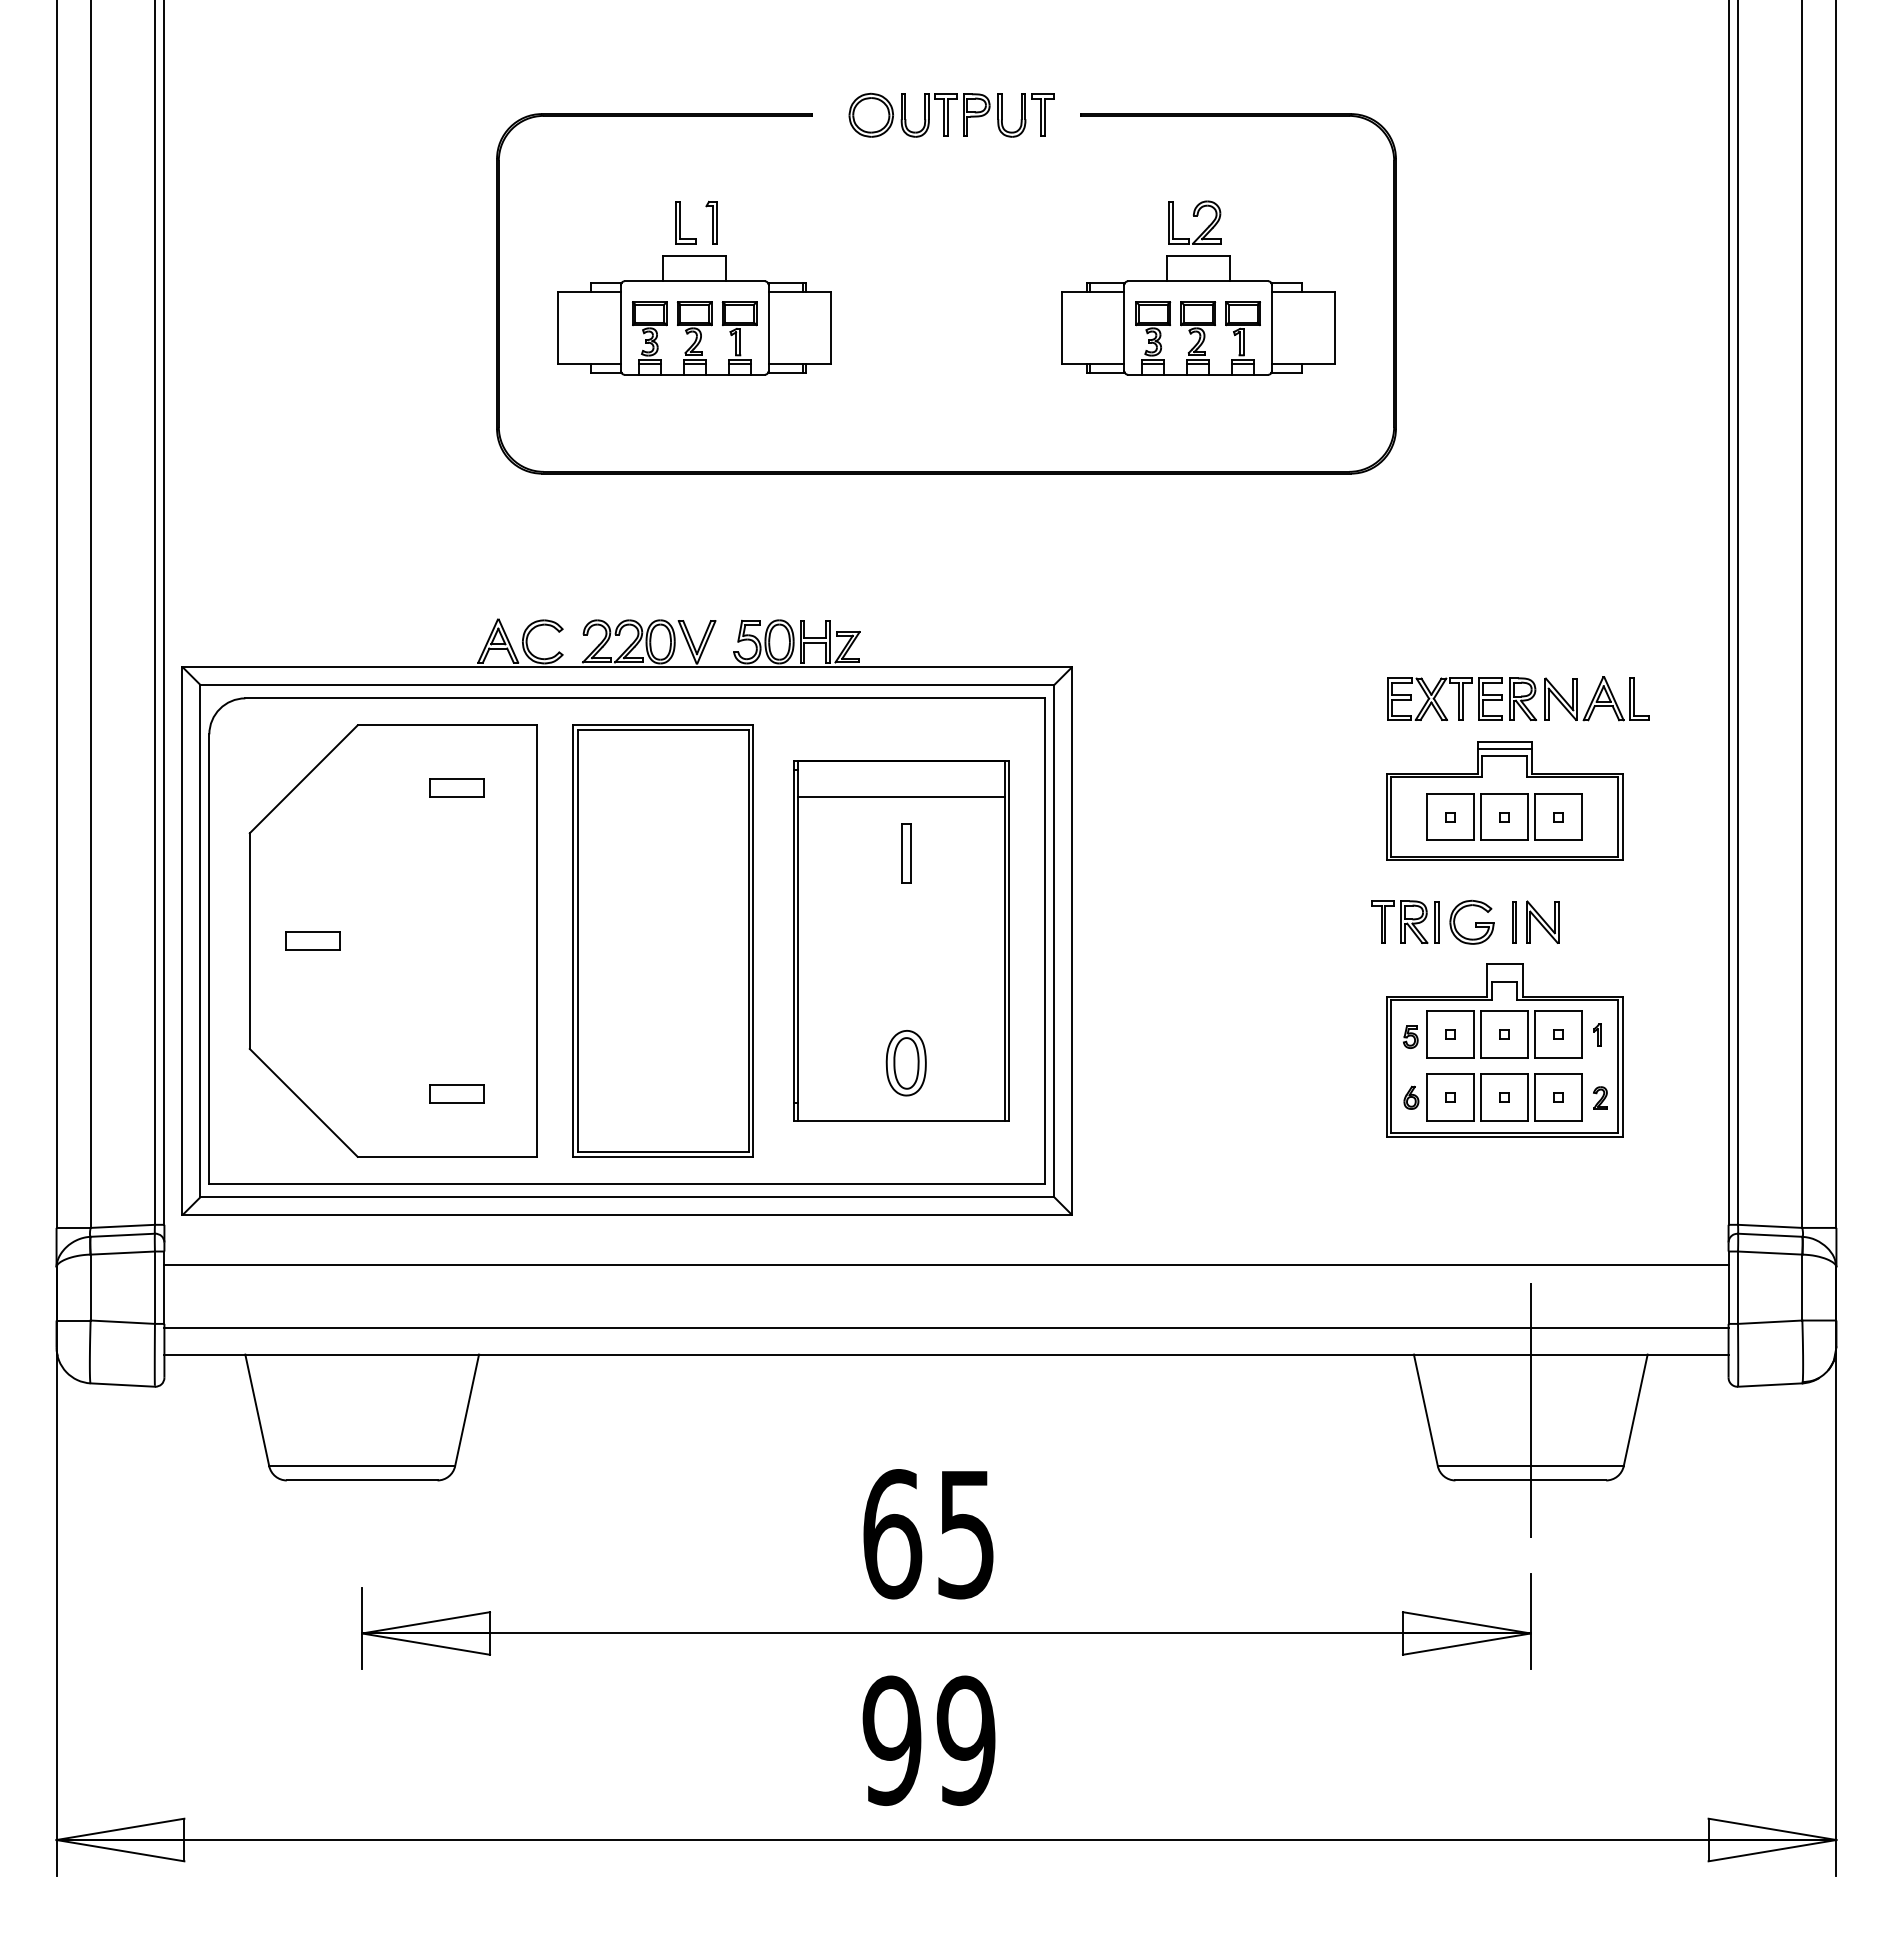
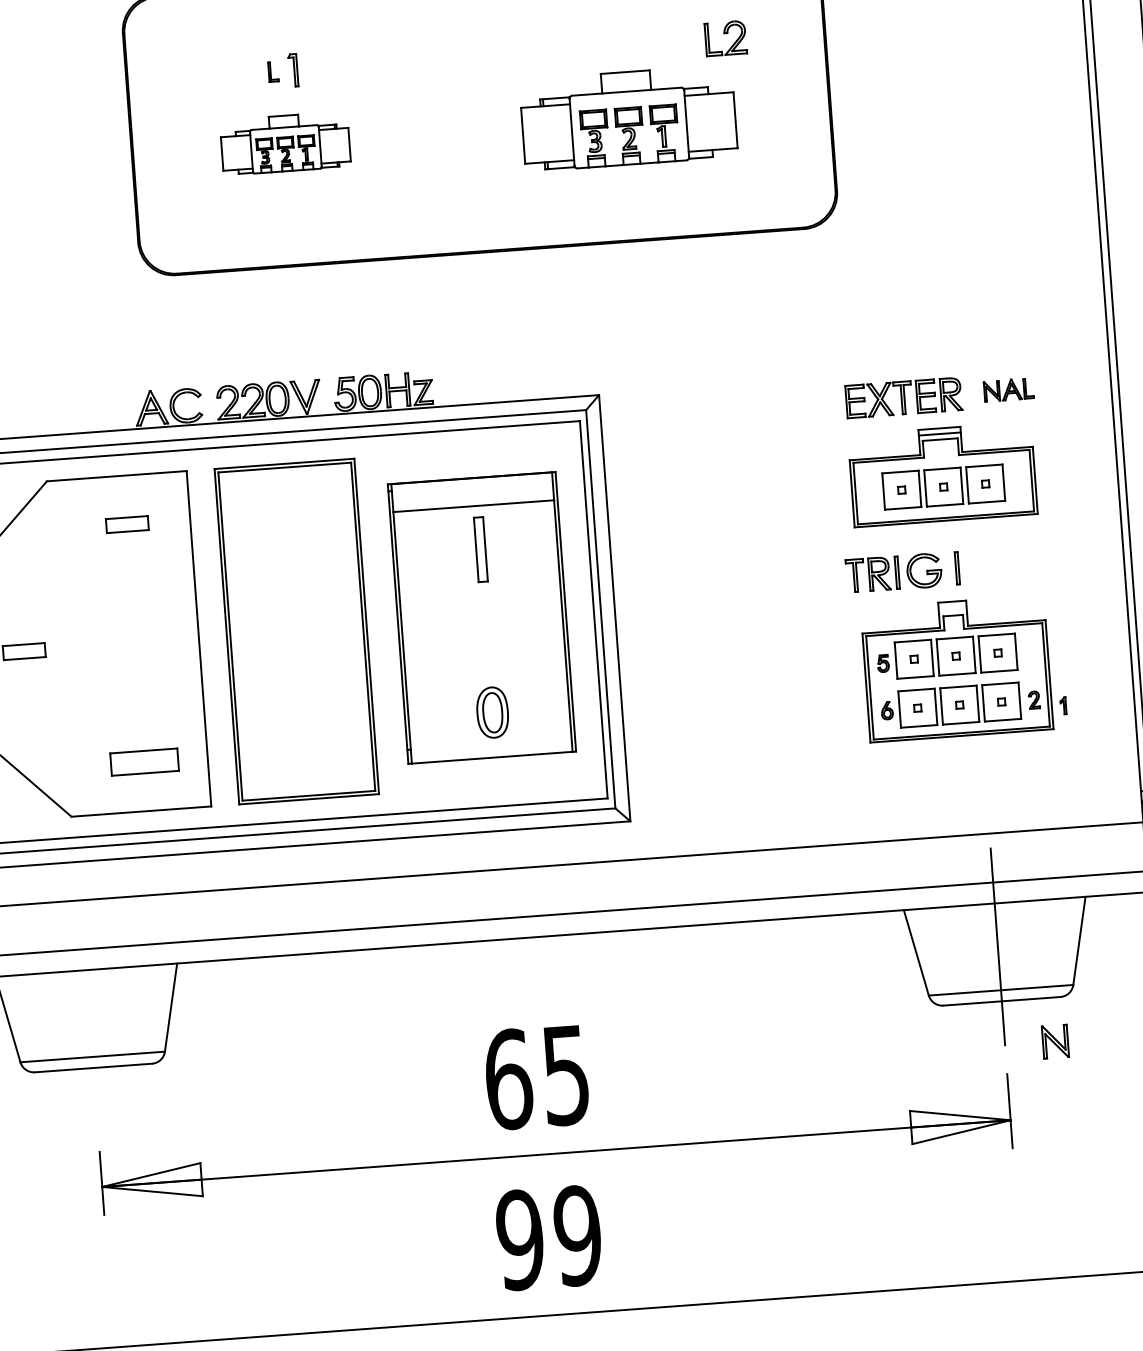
part: (685, 222) -> (273, 71), size x0.6
part: (1194, 222) -> (725, 38), moved
part: (694, 315) -> (285, 143), size x0.6
part: (1198, 315) -> (628, 118), moved
part: (1596, 698) -> (1008, 389), size x0.6
part: (906, 853) -> (480, 549), size x1.4
part: (1542, 921) -> (1055, 1041), moved
part: (1597, 1034) -> (1063, 705), moved
part: (456, 1093) -> (144, 761), size x1.6

